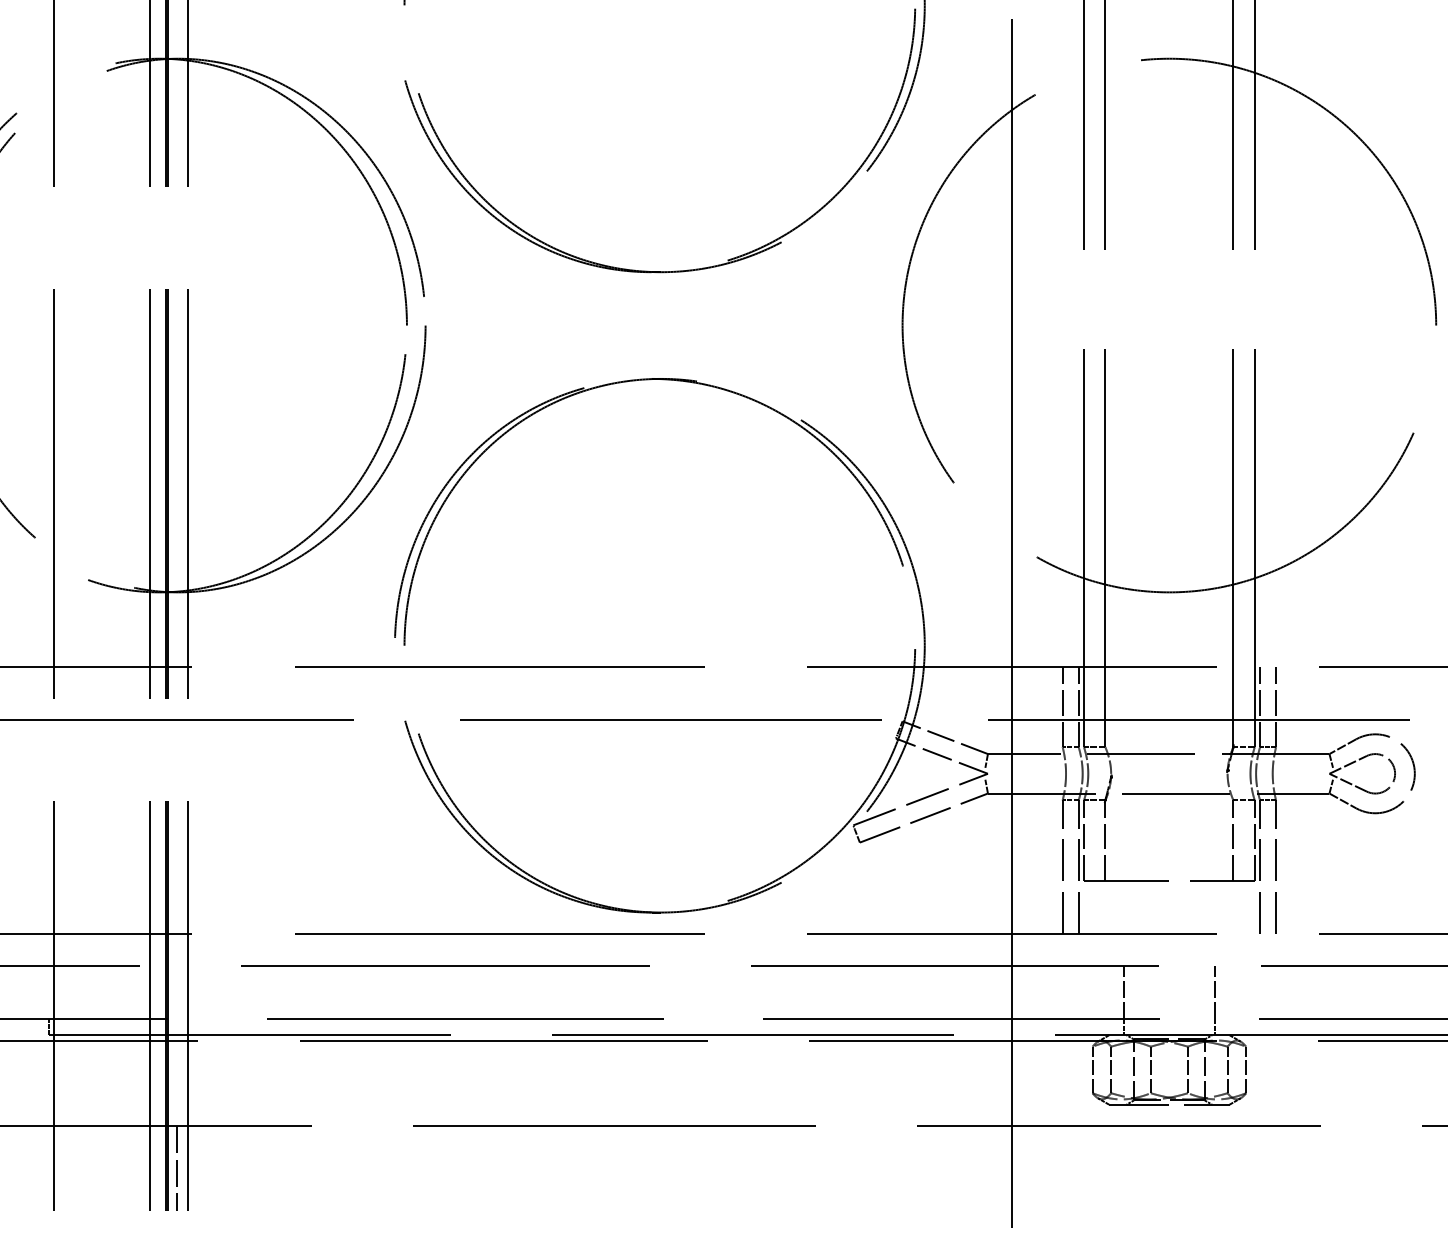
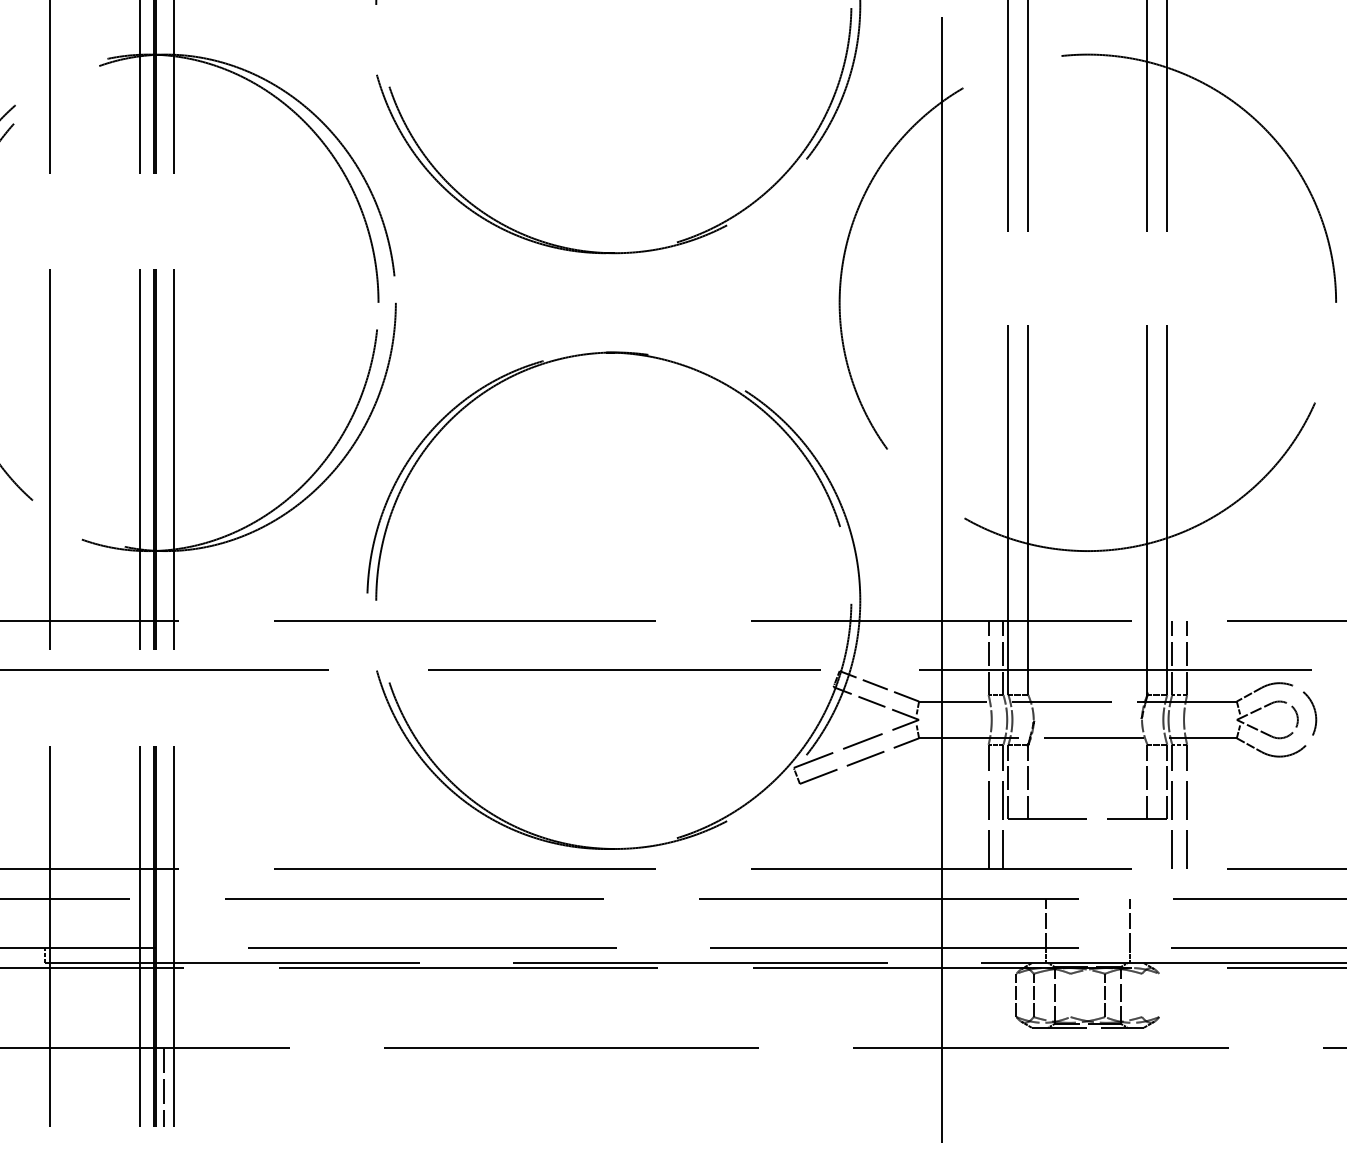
line: (1150, 1069) -> (1070, 995), removed
line: (1227, 1069) -> (1141, 995), removed
line: (1246, 1069) -> (1159, 995), removed

